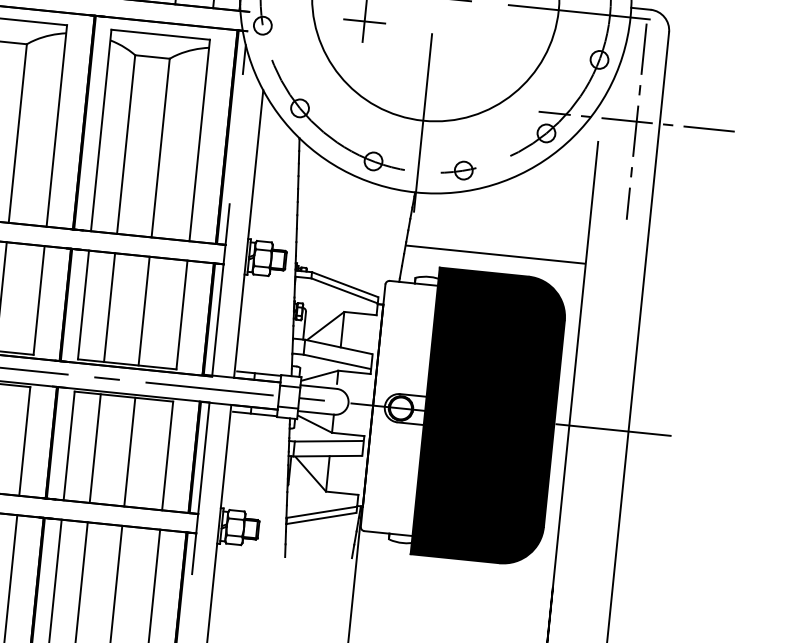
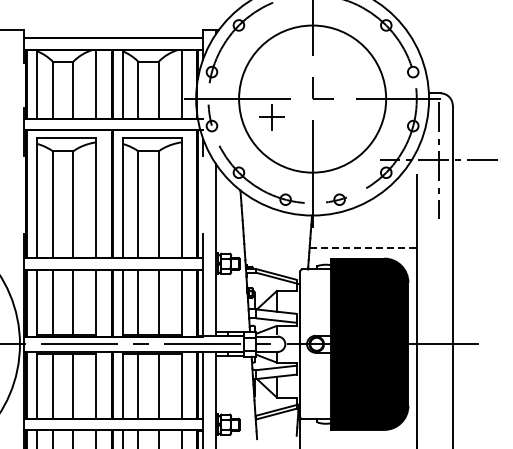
line: (495, 254) -> (363, 247), solid -> dashed

